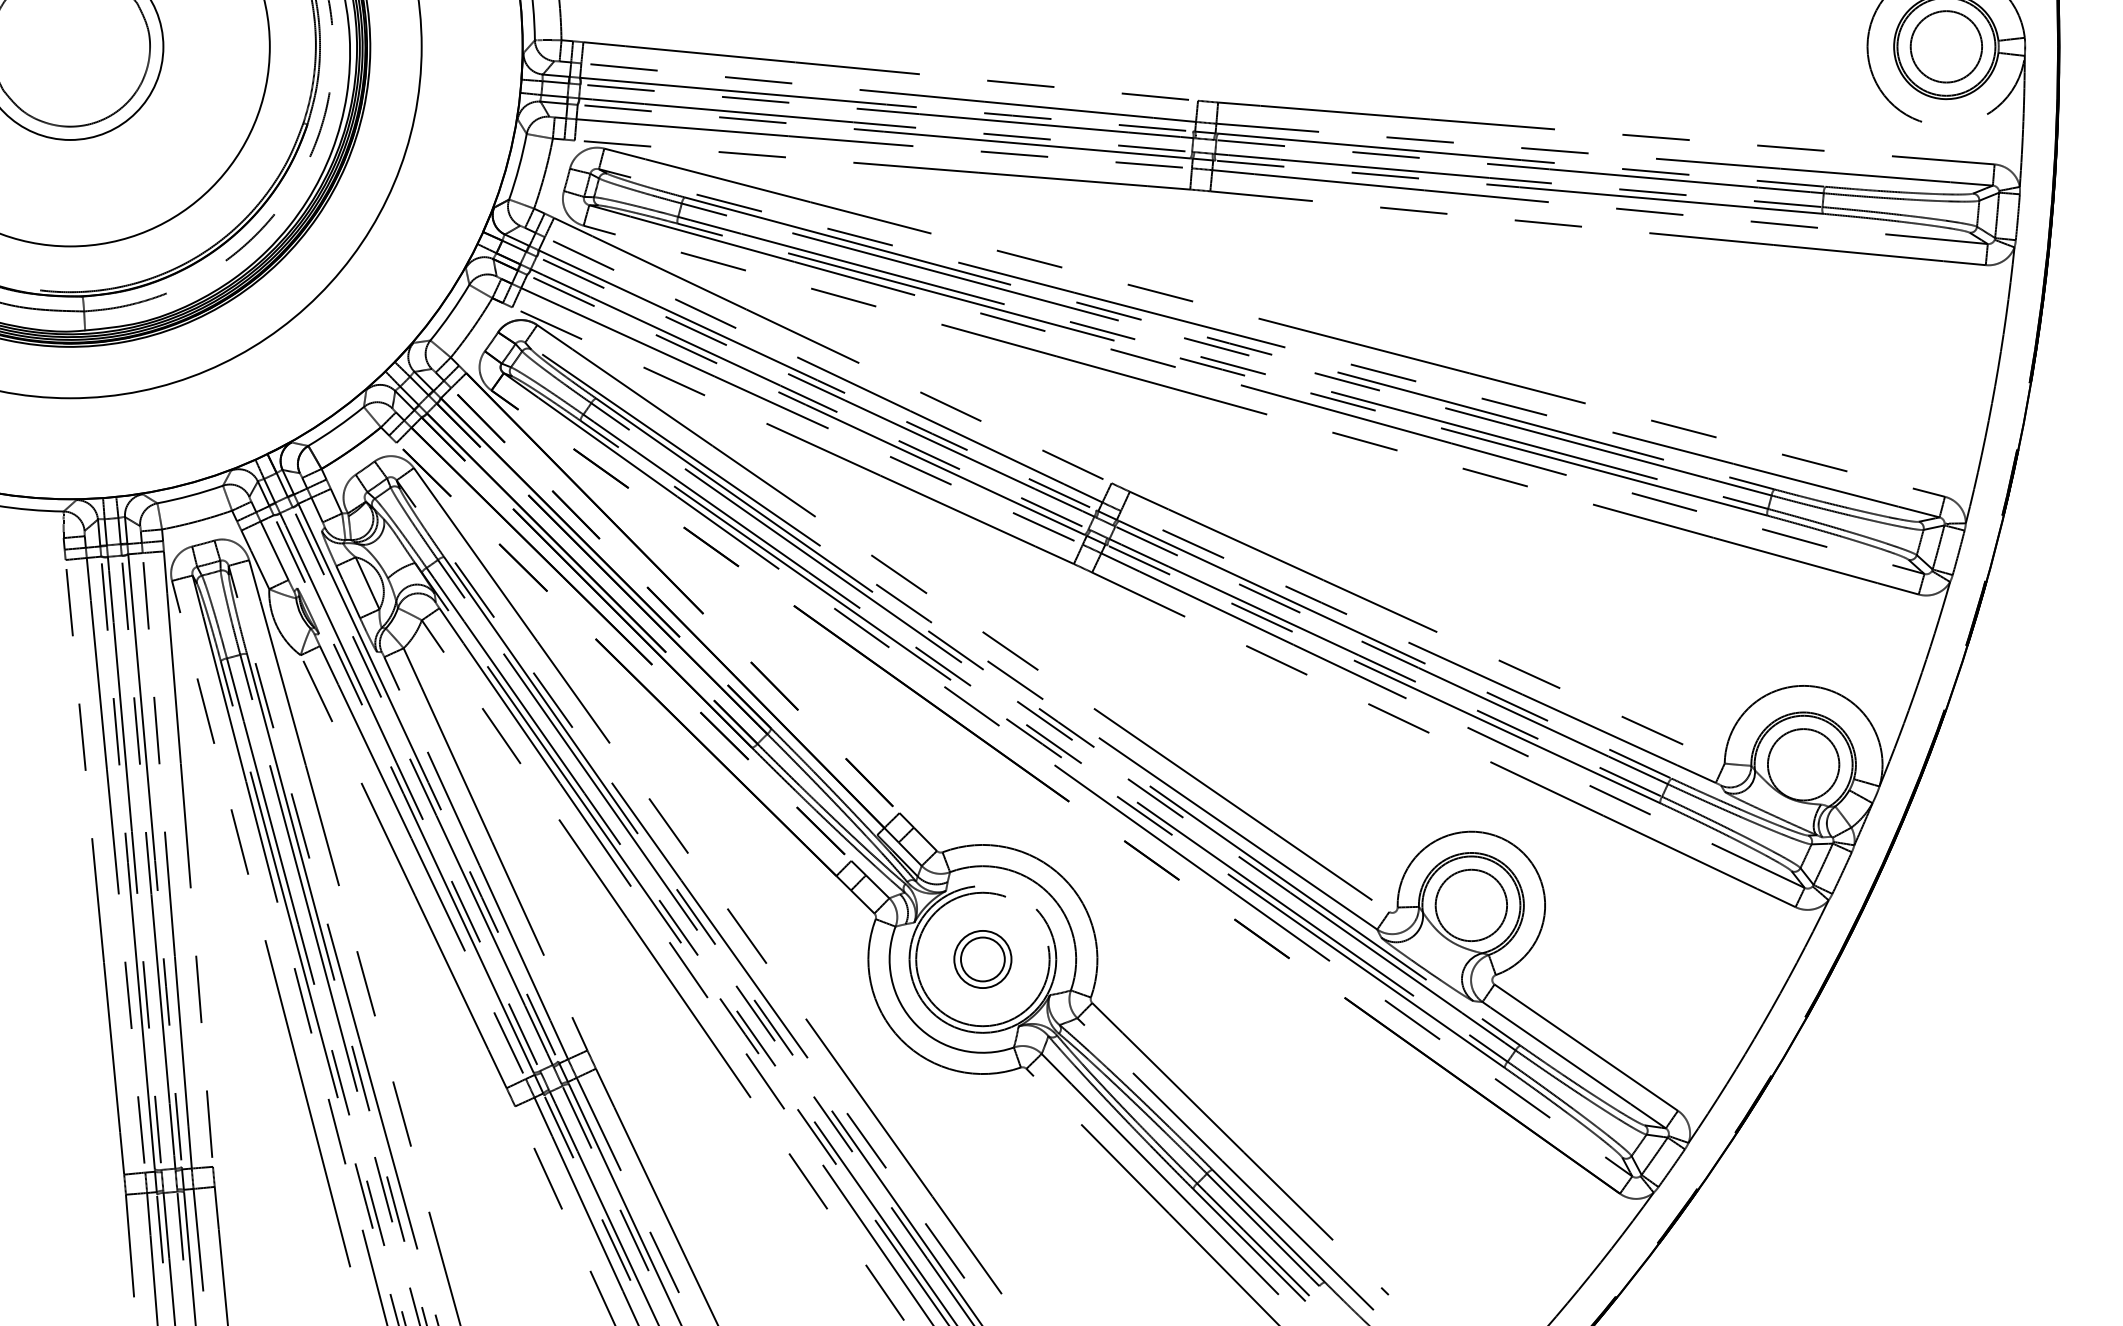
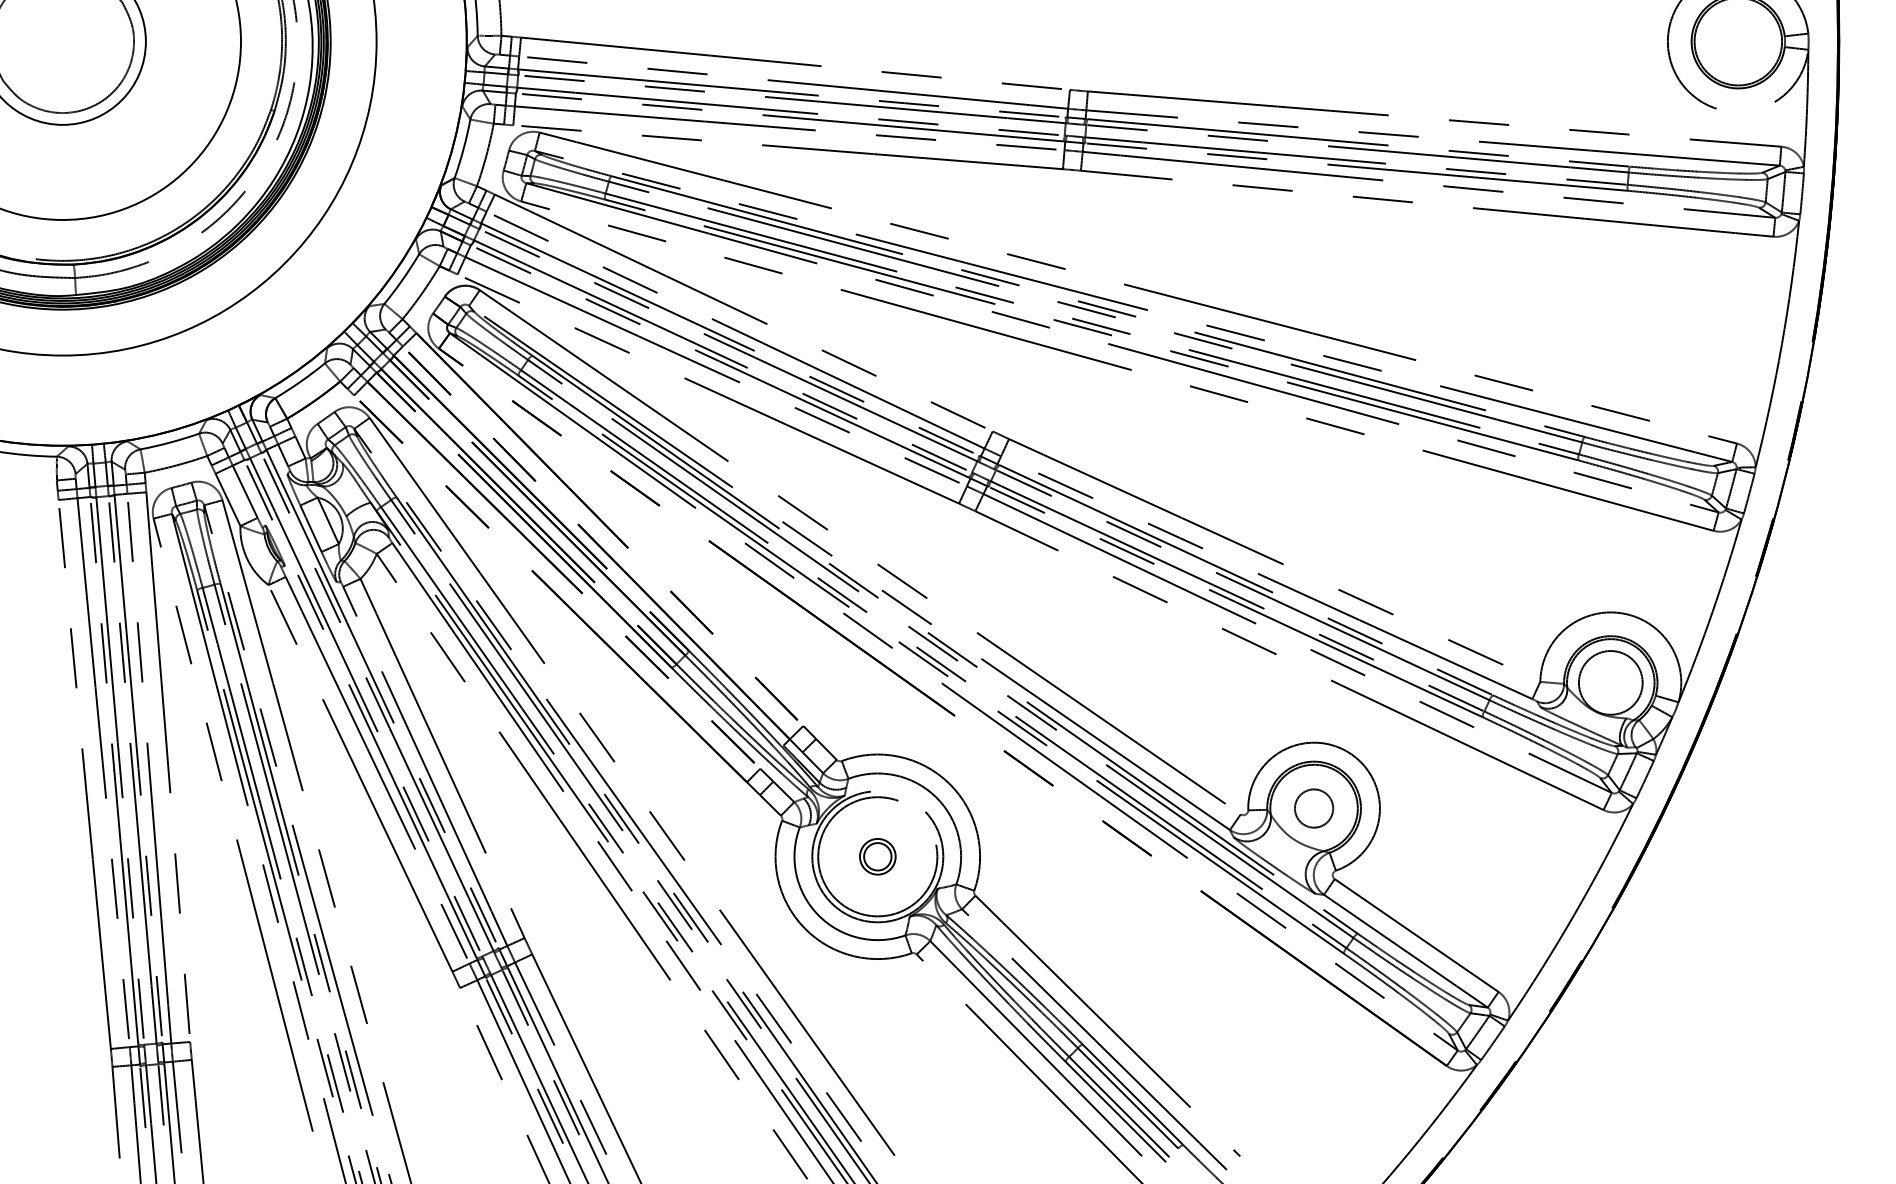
circle: (1945, 46) -> (1737, 41), removed
circle: (1471, 905) -> (1314, 808), size x0.6
part: (982, 959) -> (877, 856), size x0.7

